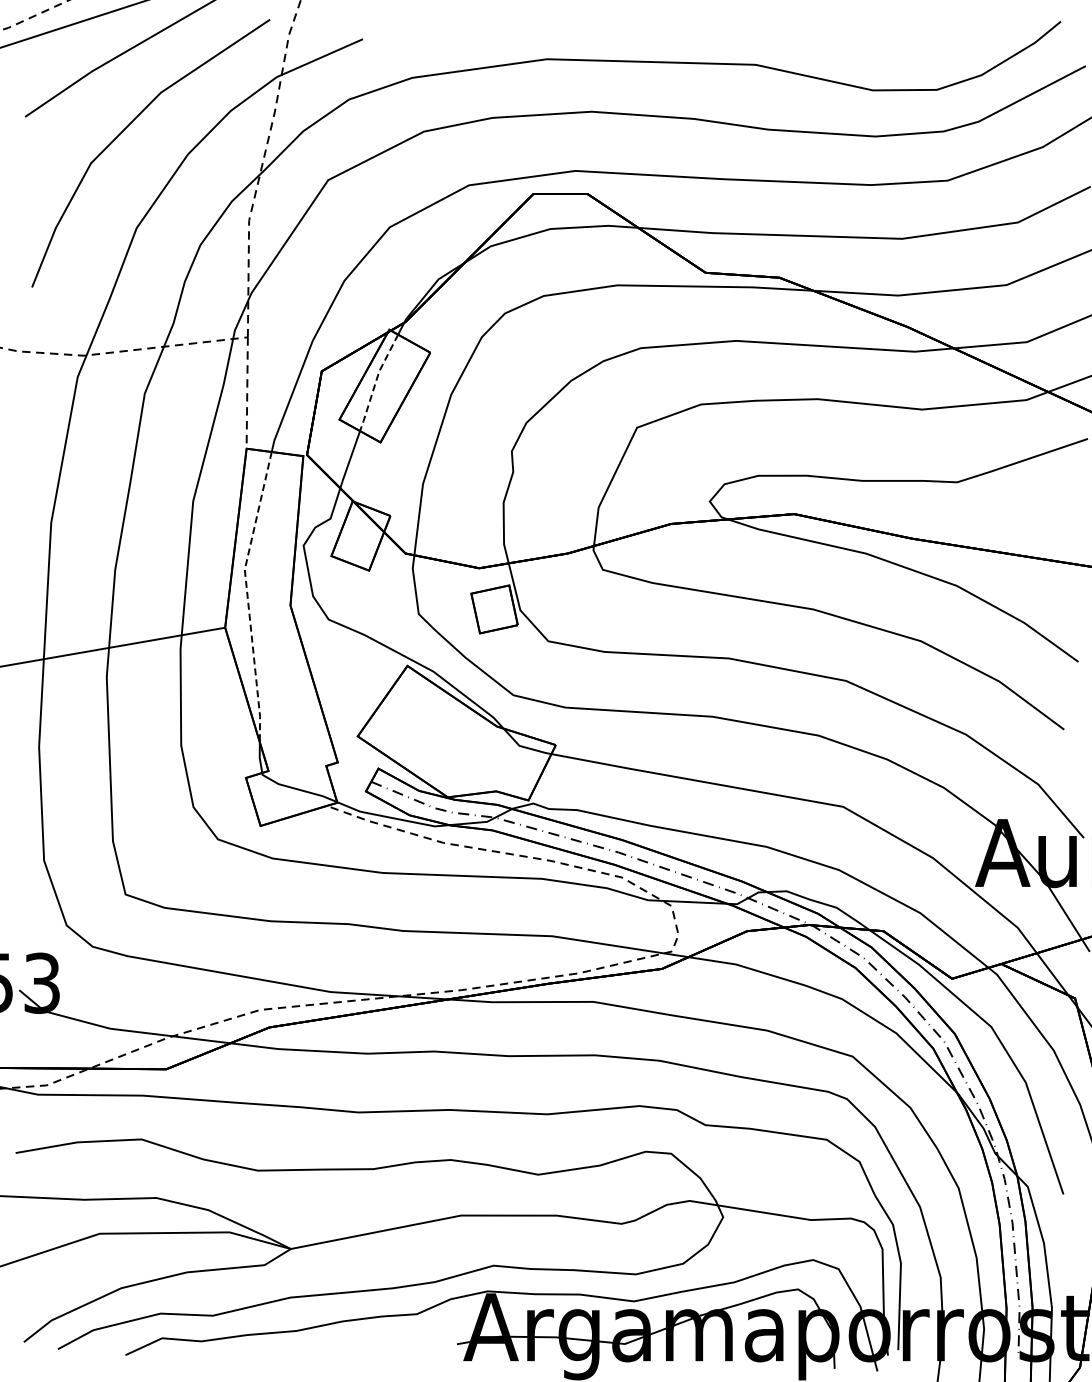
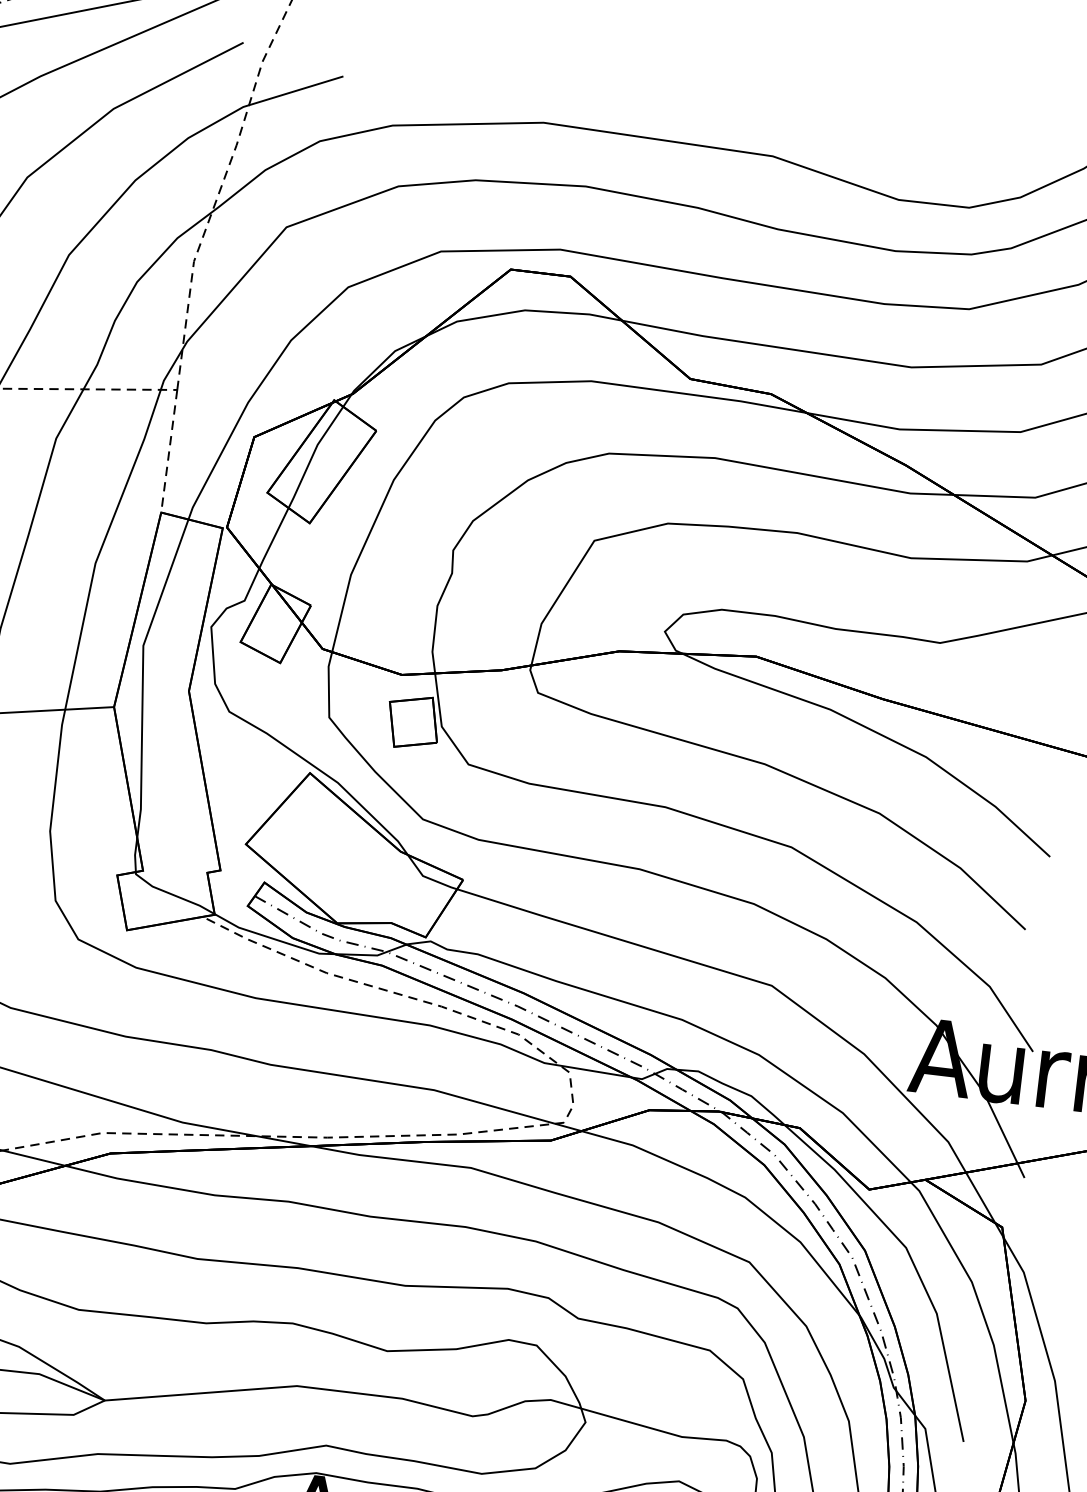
line: (376, 381) -> (313, 455), dashed -> solid
line: (247, 596) -> (142, 675), dashed -> solid

